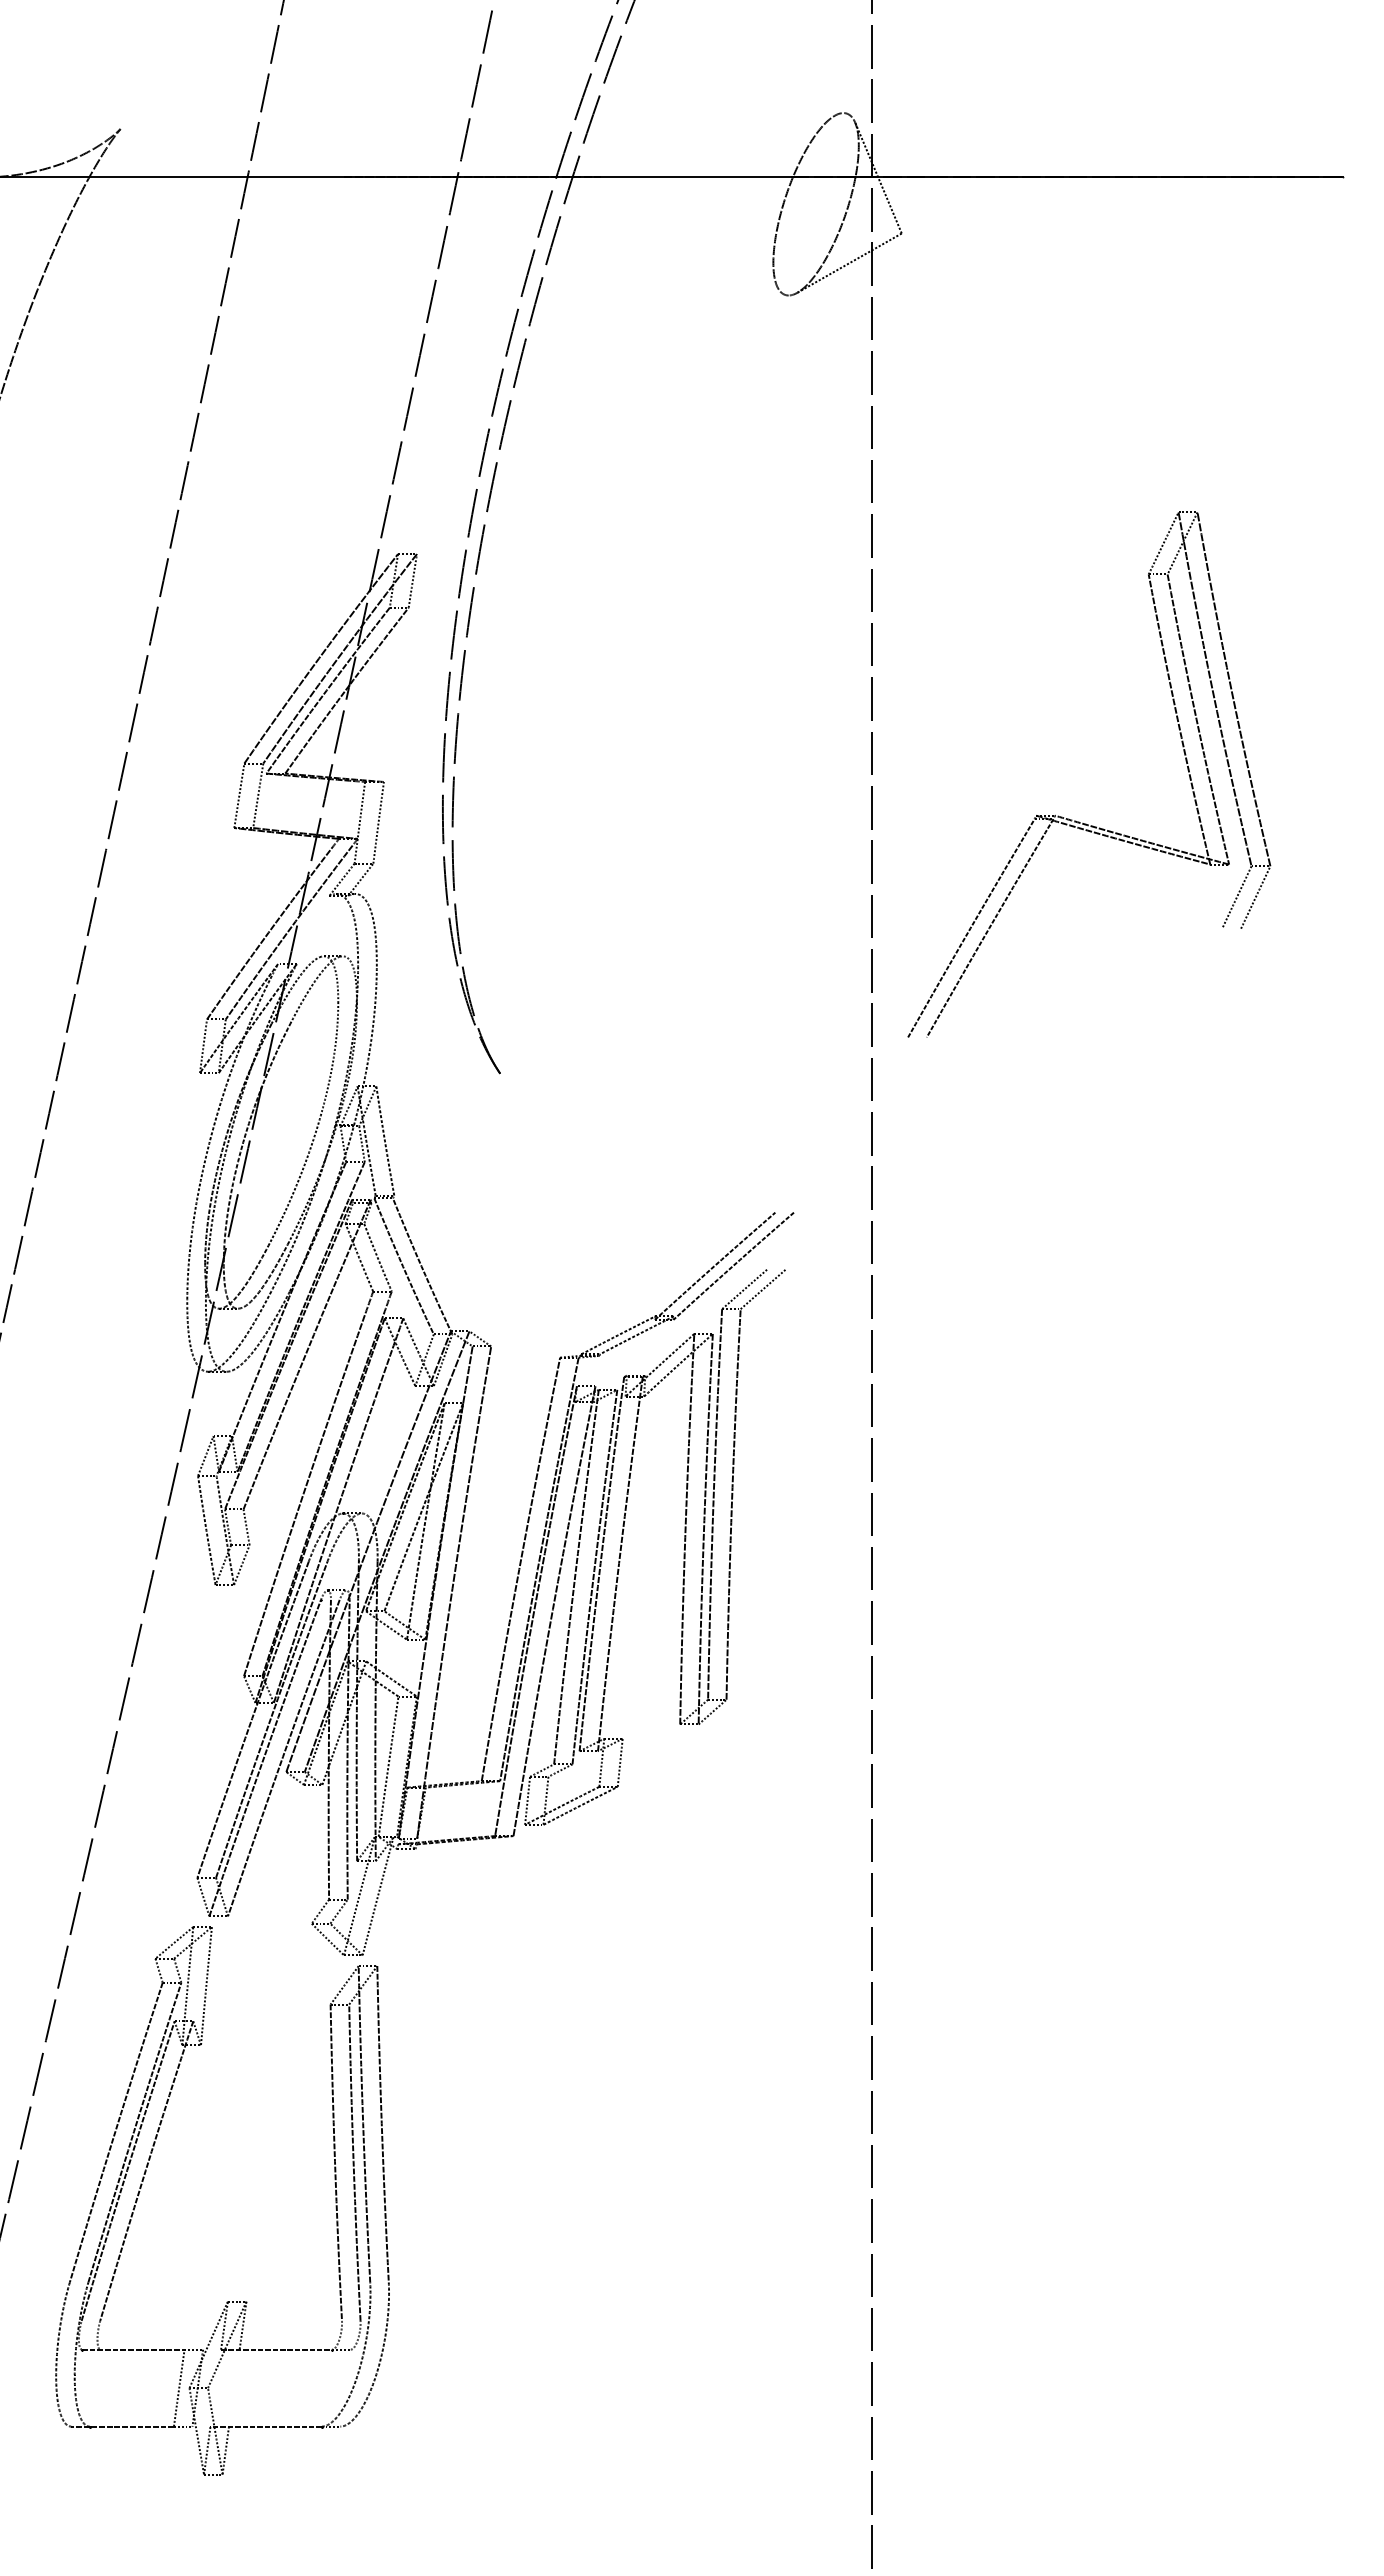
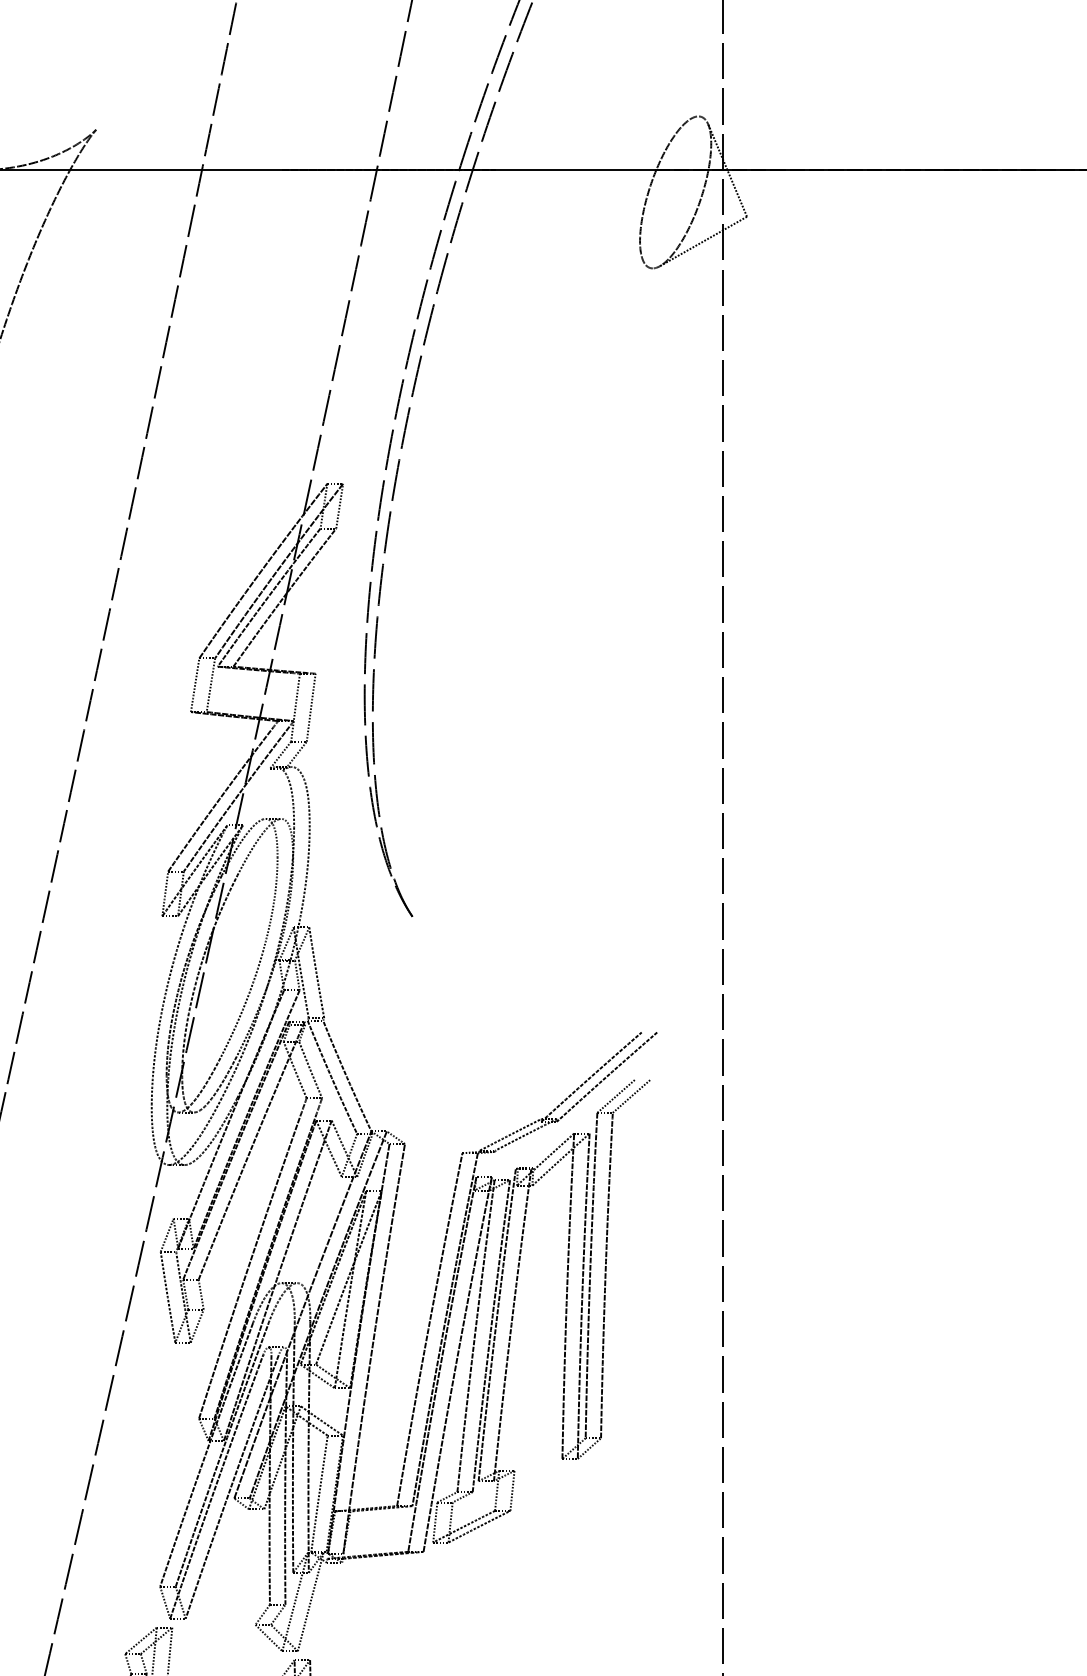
part: (1079, 821) -> (895, 706), removed

